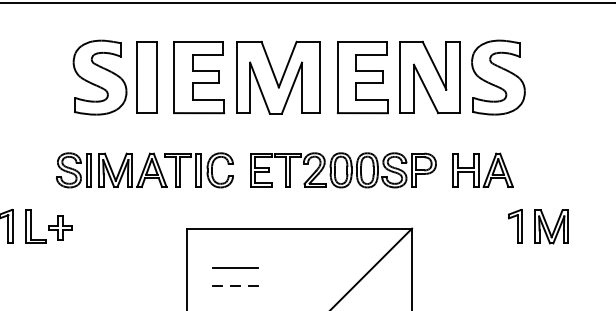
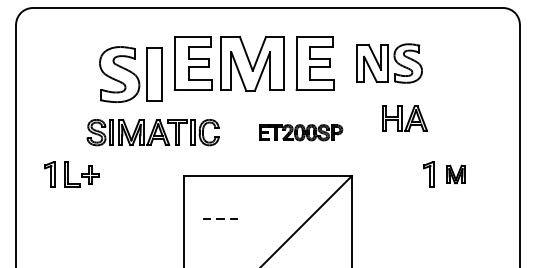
part: (114, 77) -> (130, 74), moved
part: (462, 77) -> (389, 63), size x0.7
part: (342, 170) -> (300, 132), size x0.6
part: (483, 170) -> (405, 118), moved
part: (551, 226) -> (455, 174), size x0.7
line: (235, 268) -> (220, 205), removed

